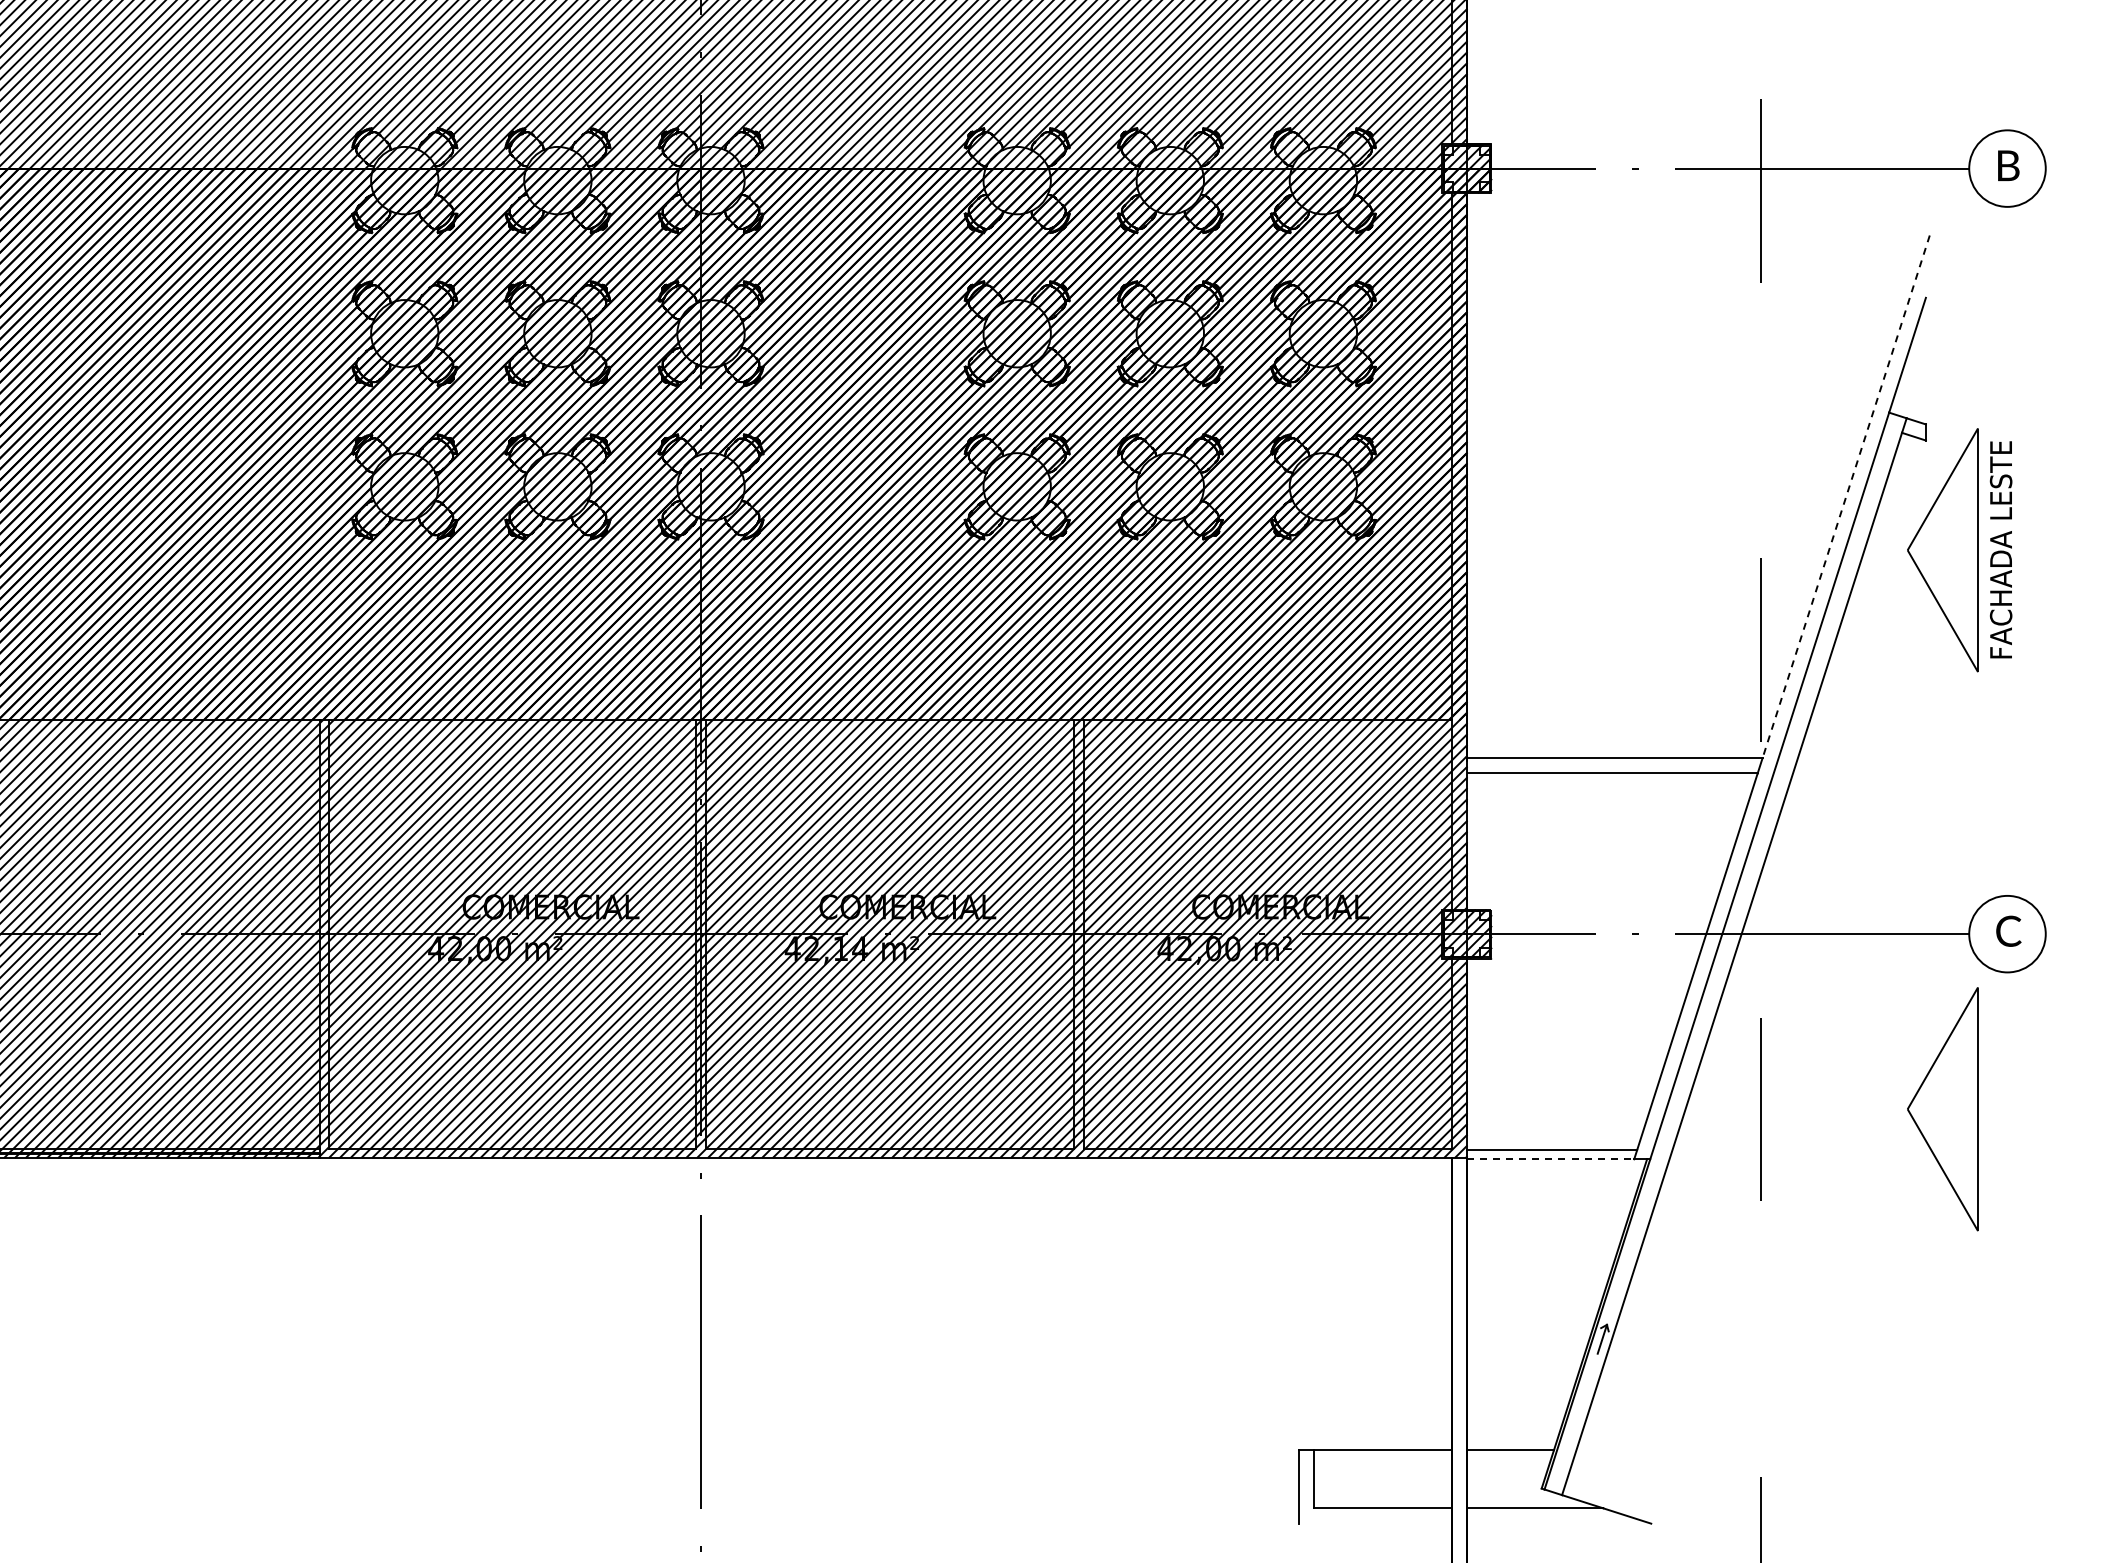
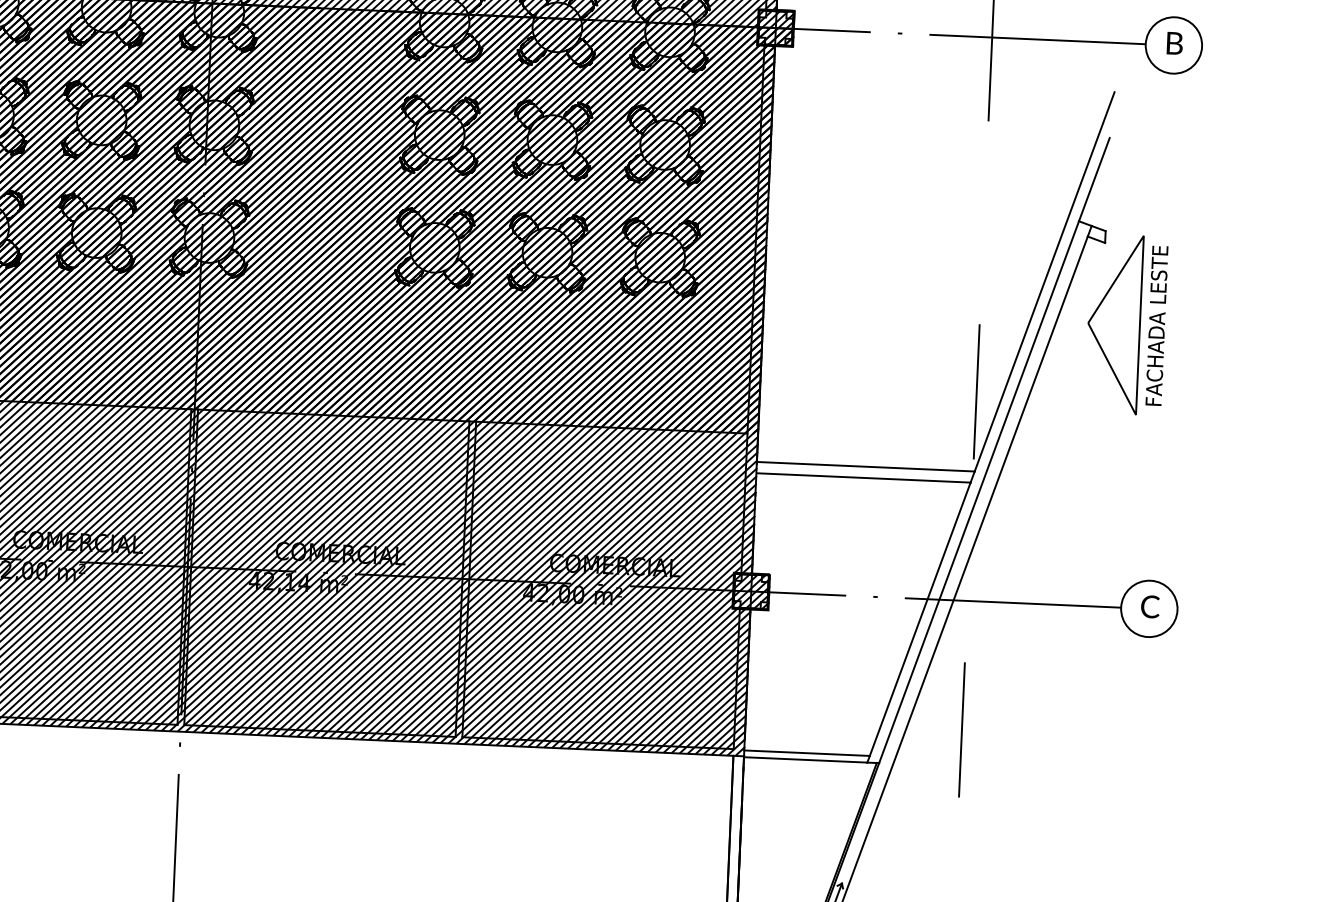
line: (1846, 497) -> (1044, 282), dashed -> solid
part: (1942, 1109) -> (1095, 735), removed
line: (1550, 1159) -> (805, 760), dashed -> solid

